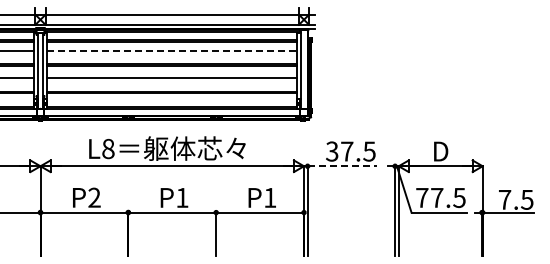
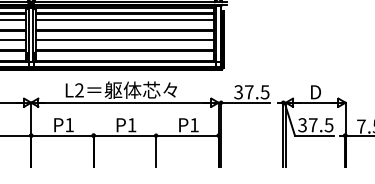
line: (172, 50) -> (125, 20), dashed -> solid
text: (108, 148) -> (79, 90), L8 -> L2
line: (342, 166) -> (245, 102), dashed -> solid
text: (94, 197) -> (69, 124), P2 -> P1
text: (421, 197) -> (302, 124), 77.5 -> 37.5

